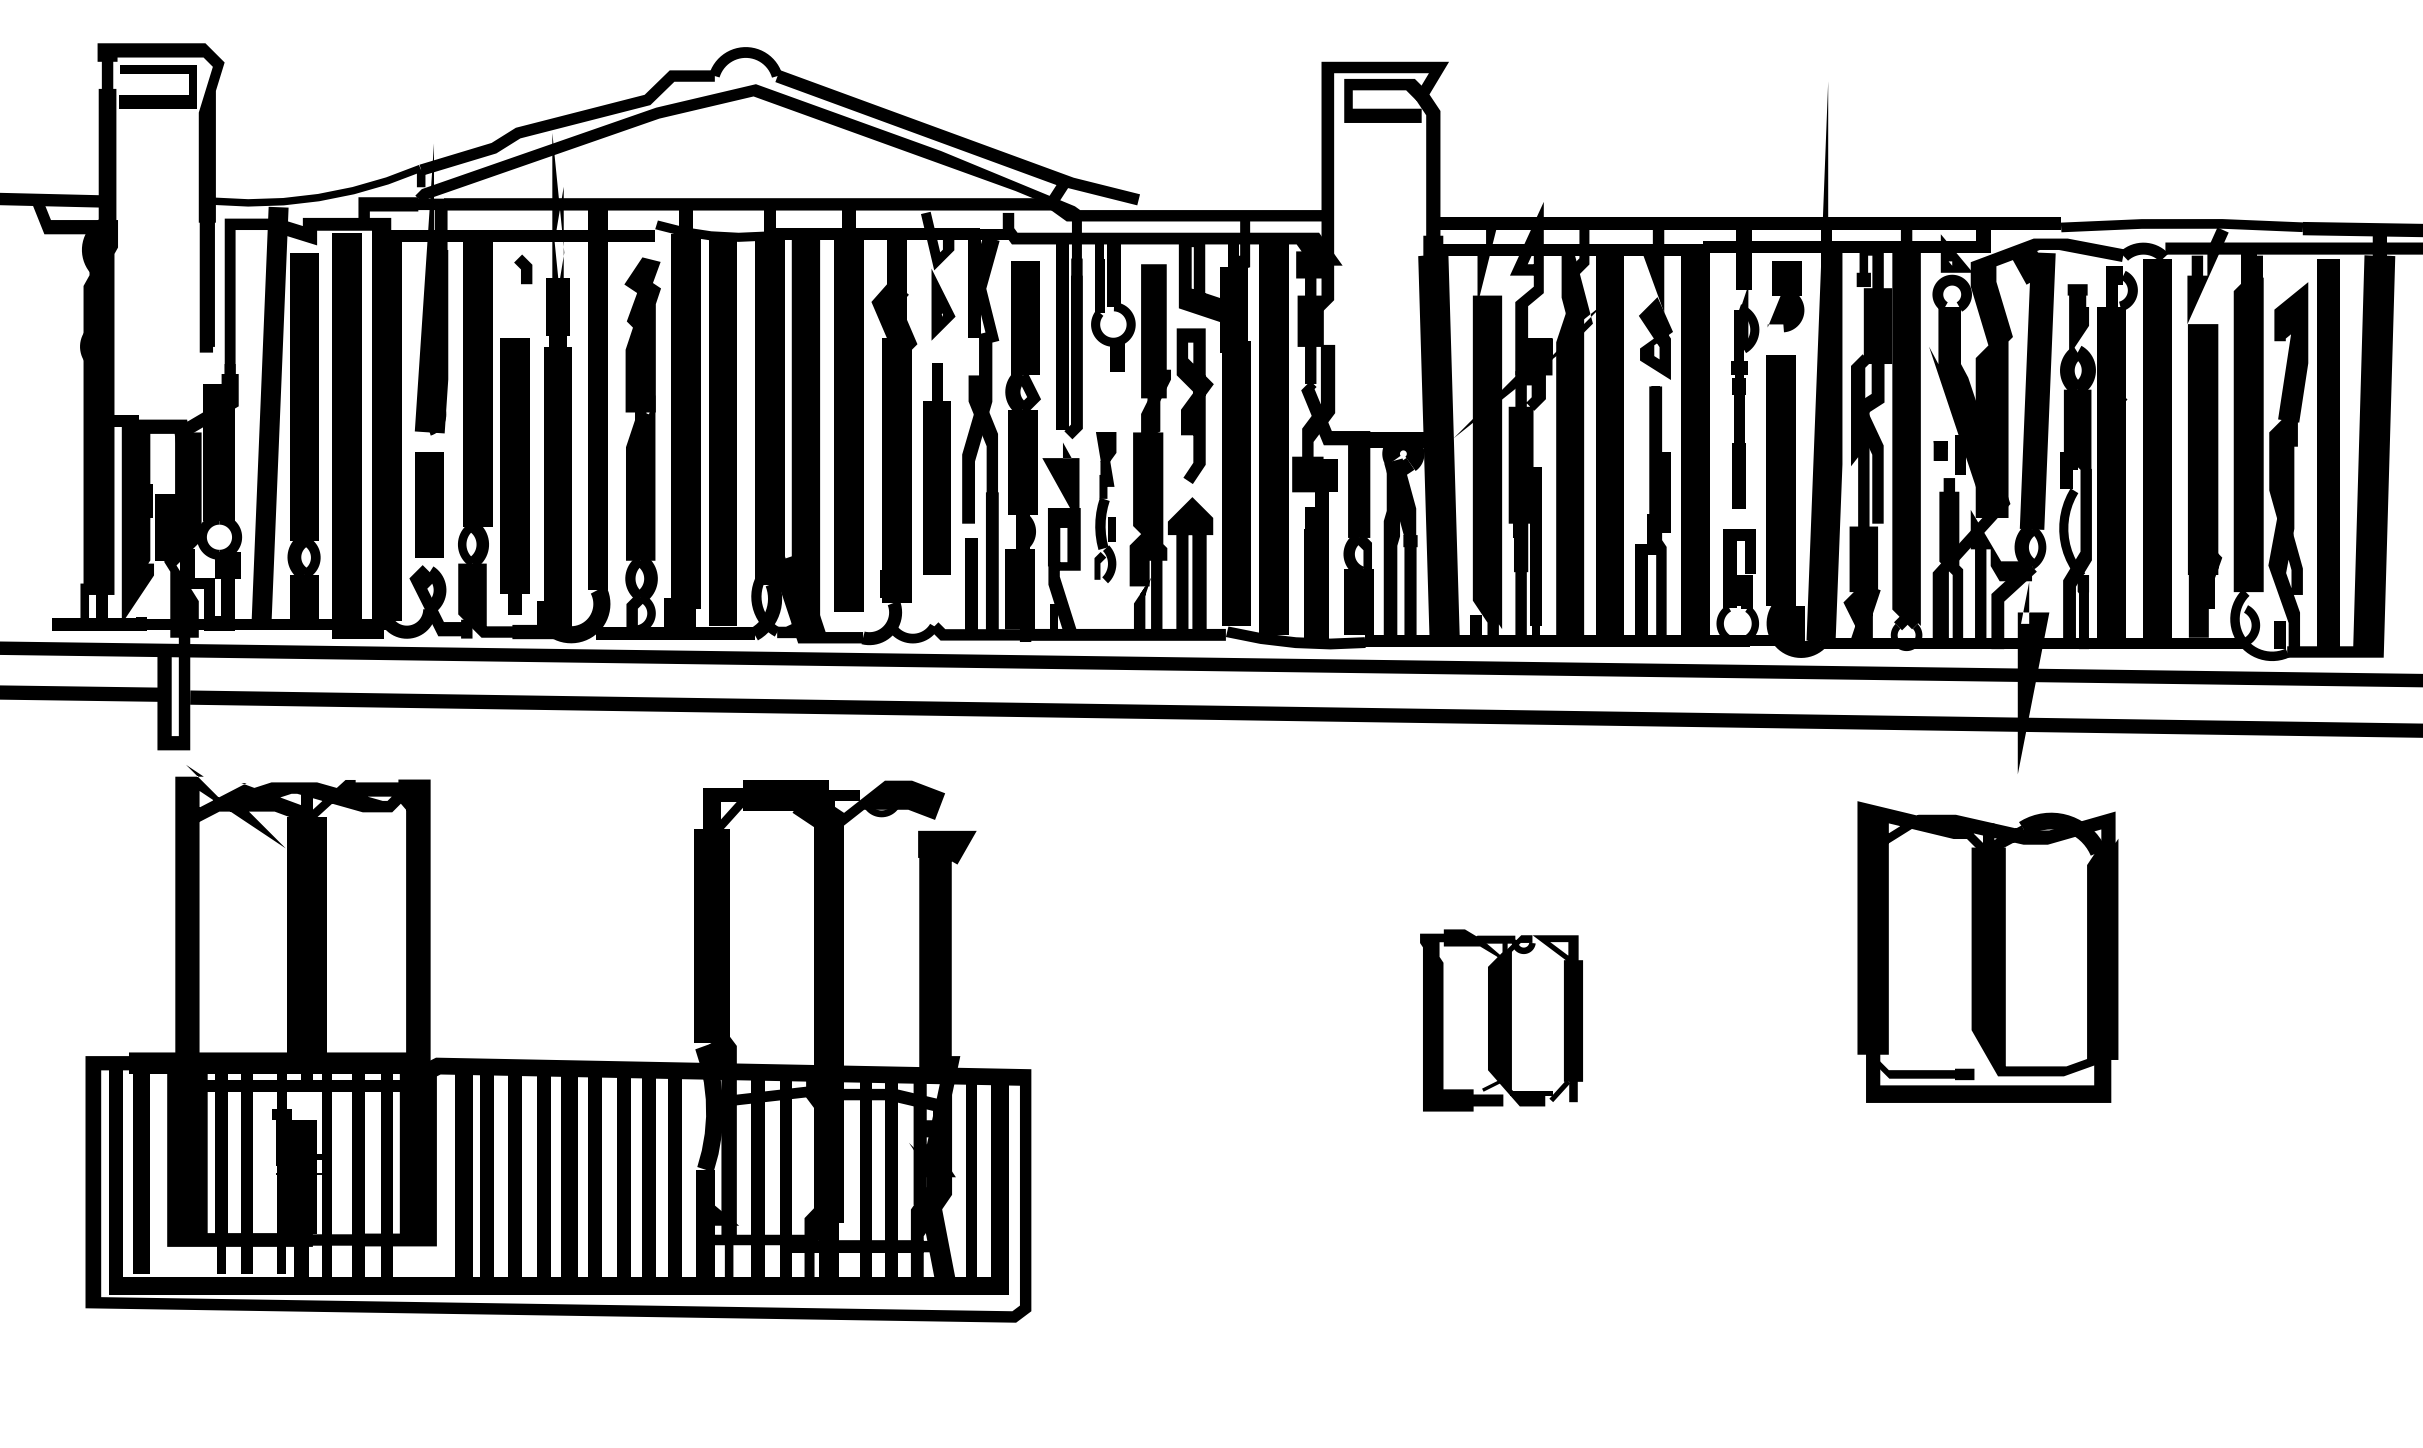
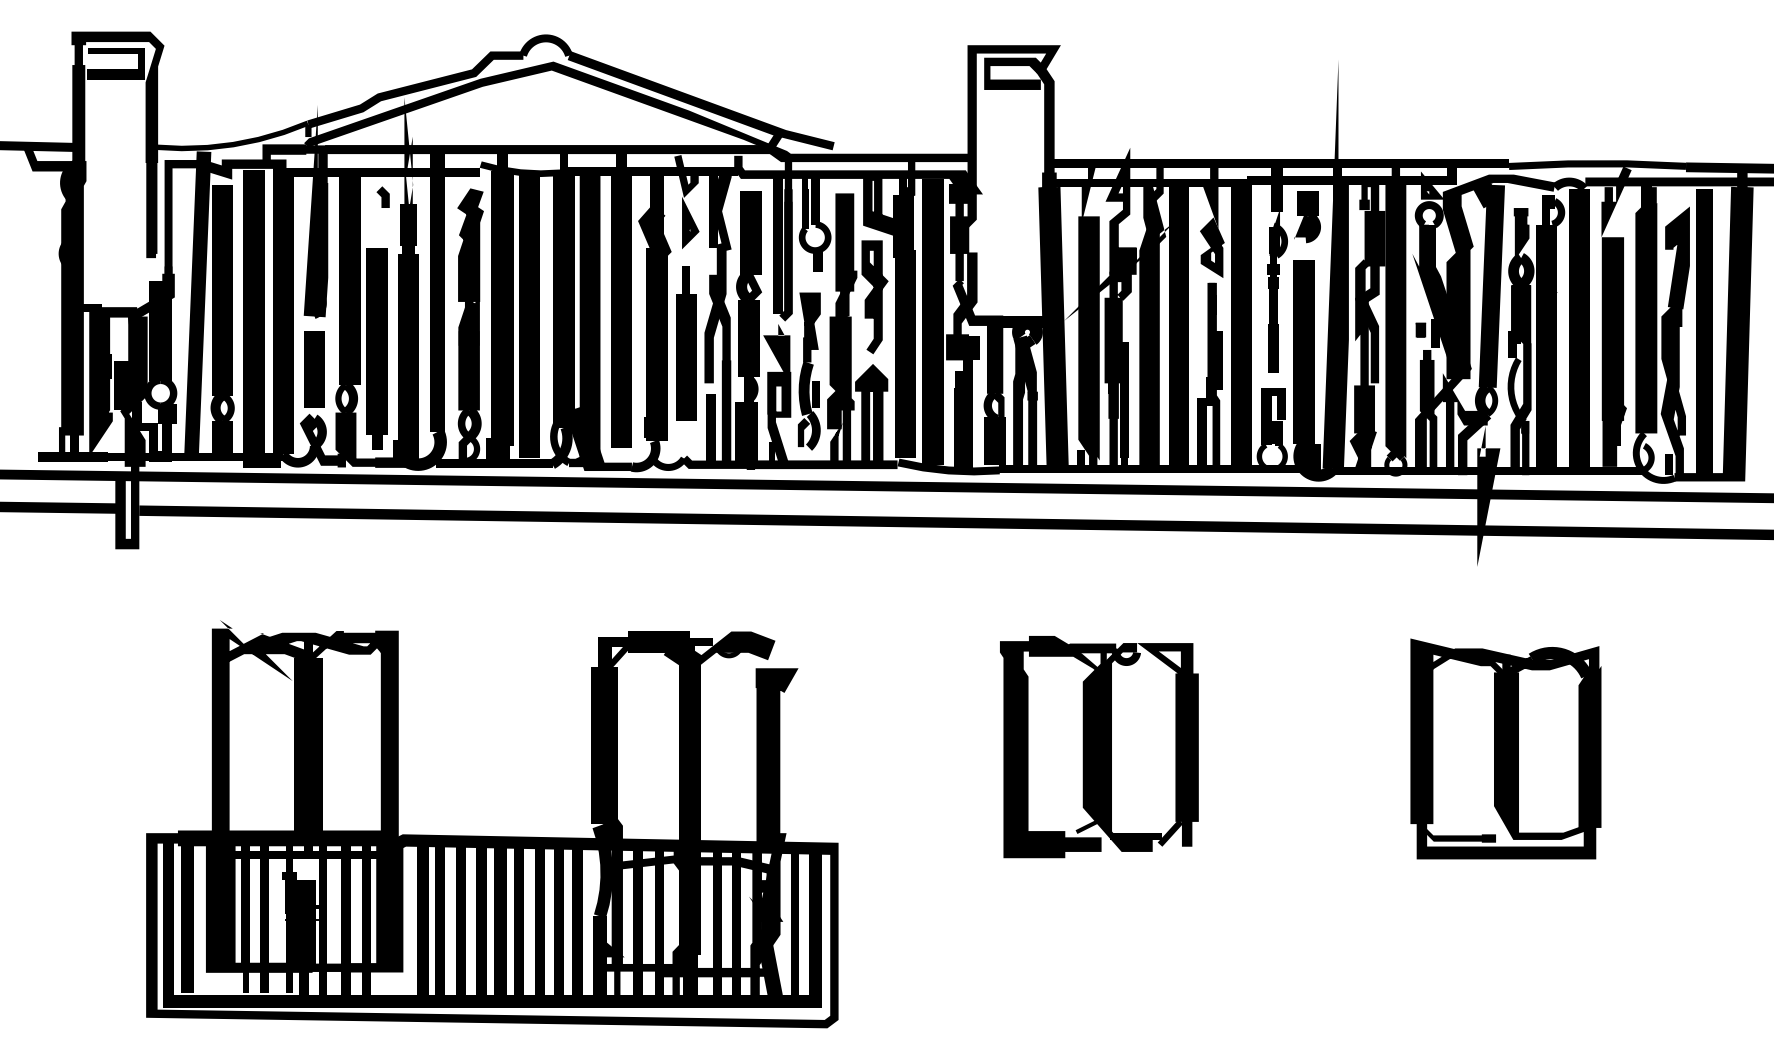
part: (1105, 507) -> (809, 371), size x1.43
part: (1987, 951) -> (1505, 748), moved
part: (1501, 1020) -> (1099, 747), size x1.67
part: (558, 1060) -> (492, 836), moved

